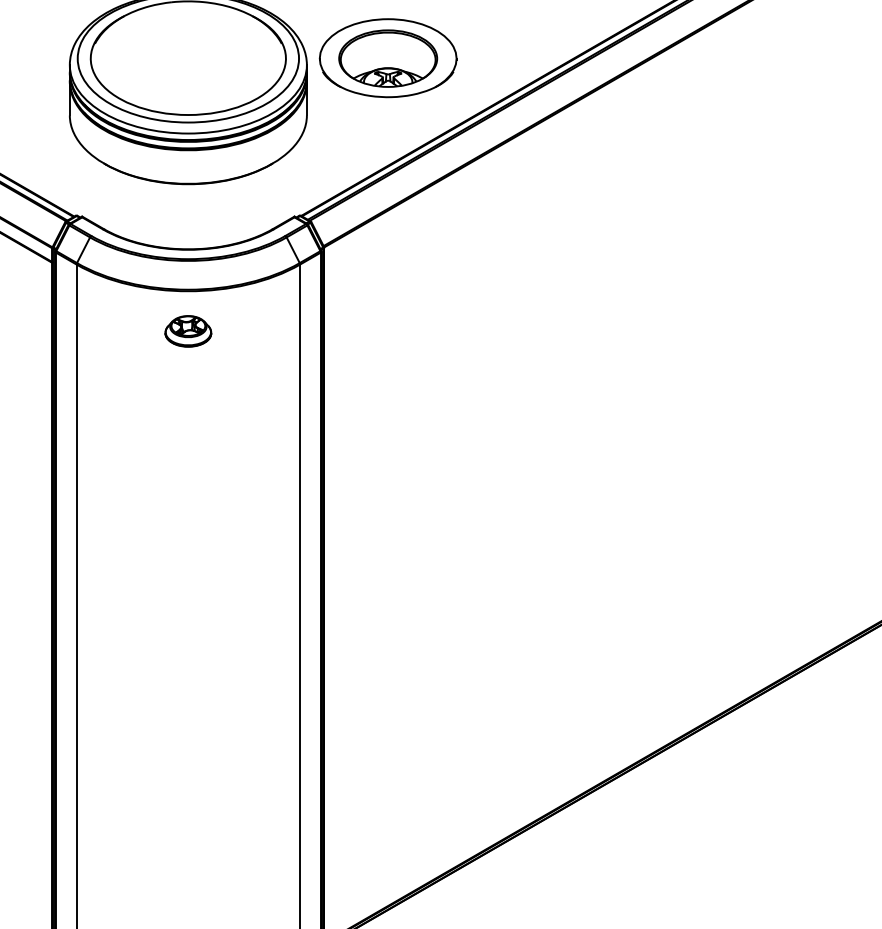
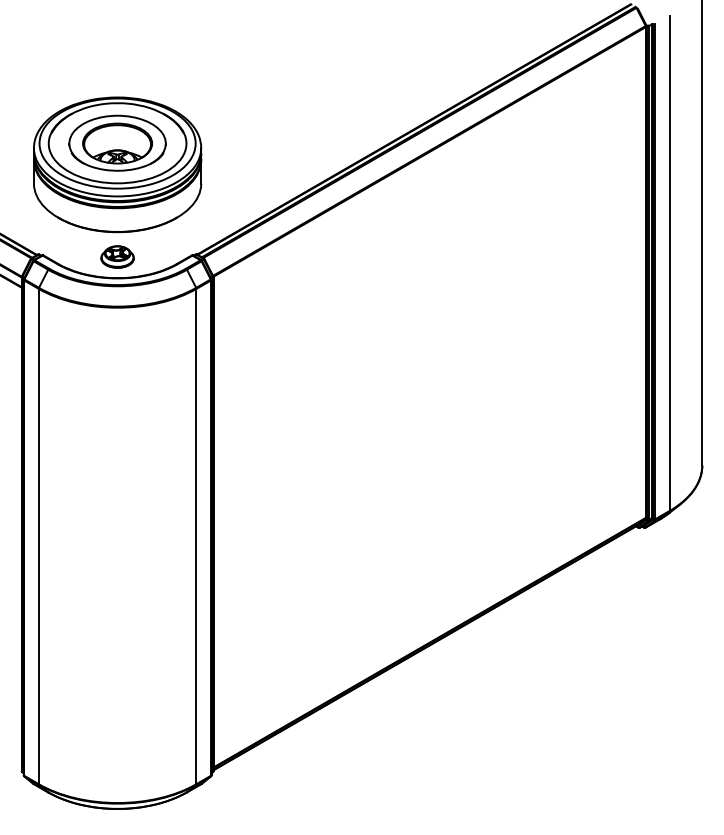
part: (388, 57) -> (117, 142), moved
part: (188, 330) -> (117, 256), moved

